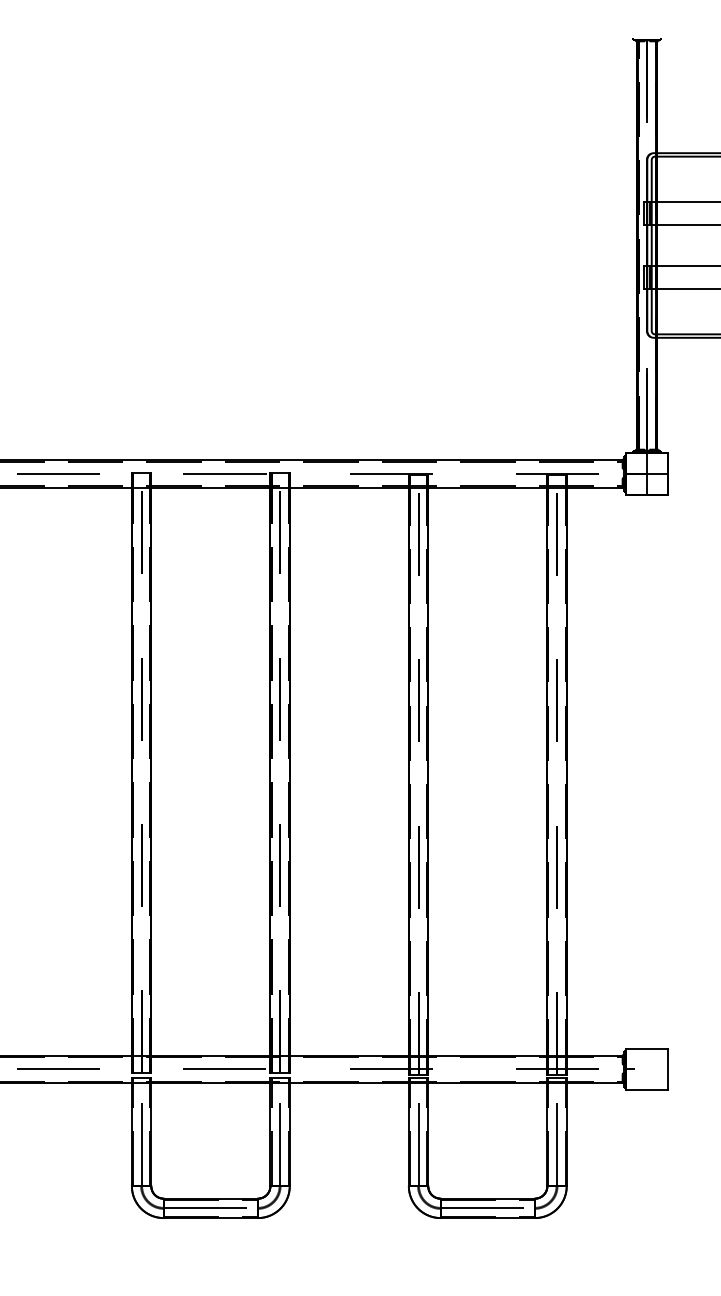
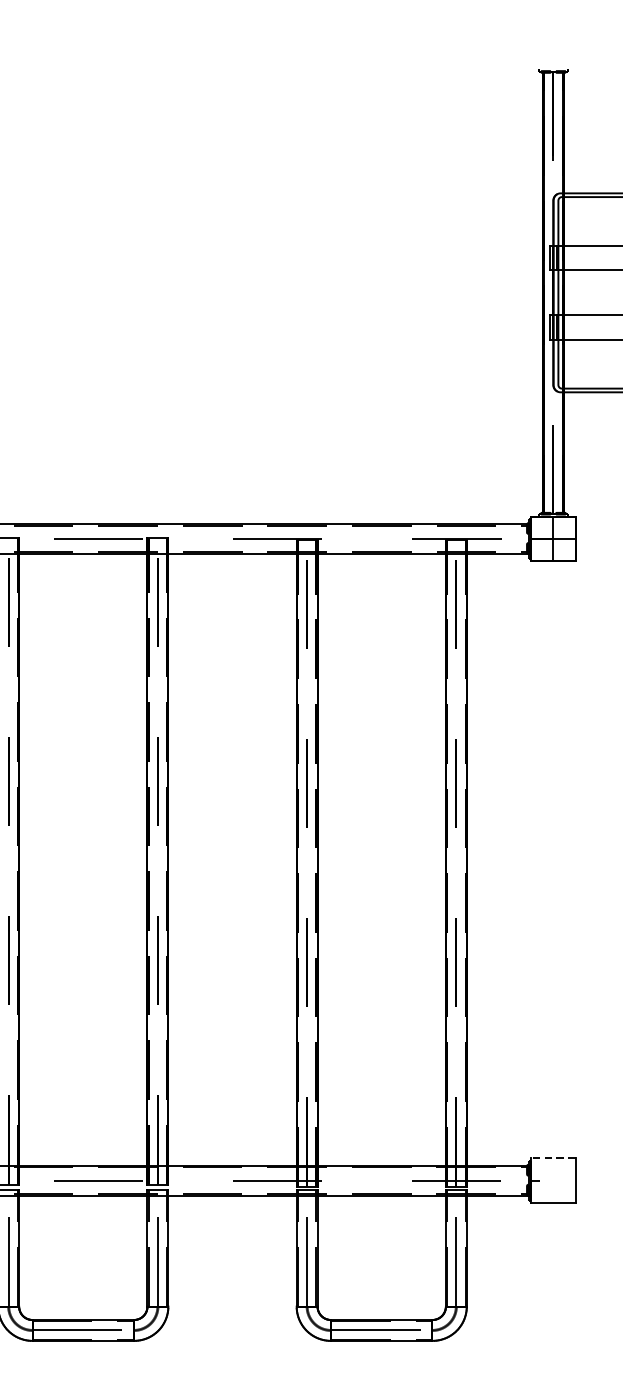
line: (647, 1048) -> (553, 1158), solid -> dashed

